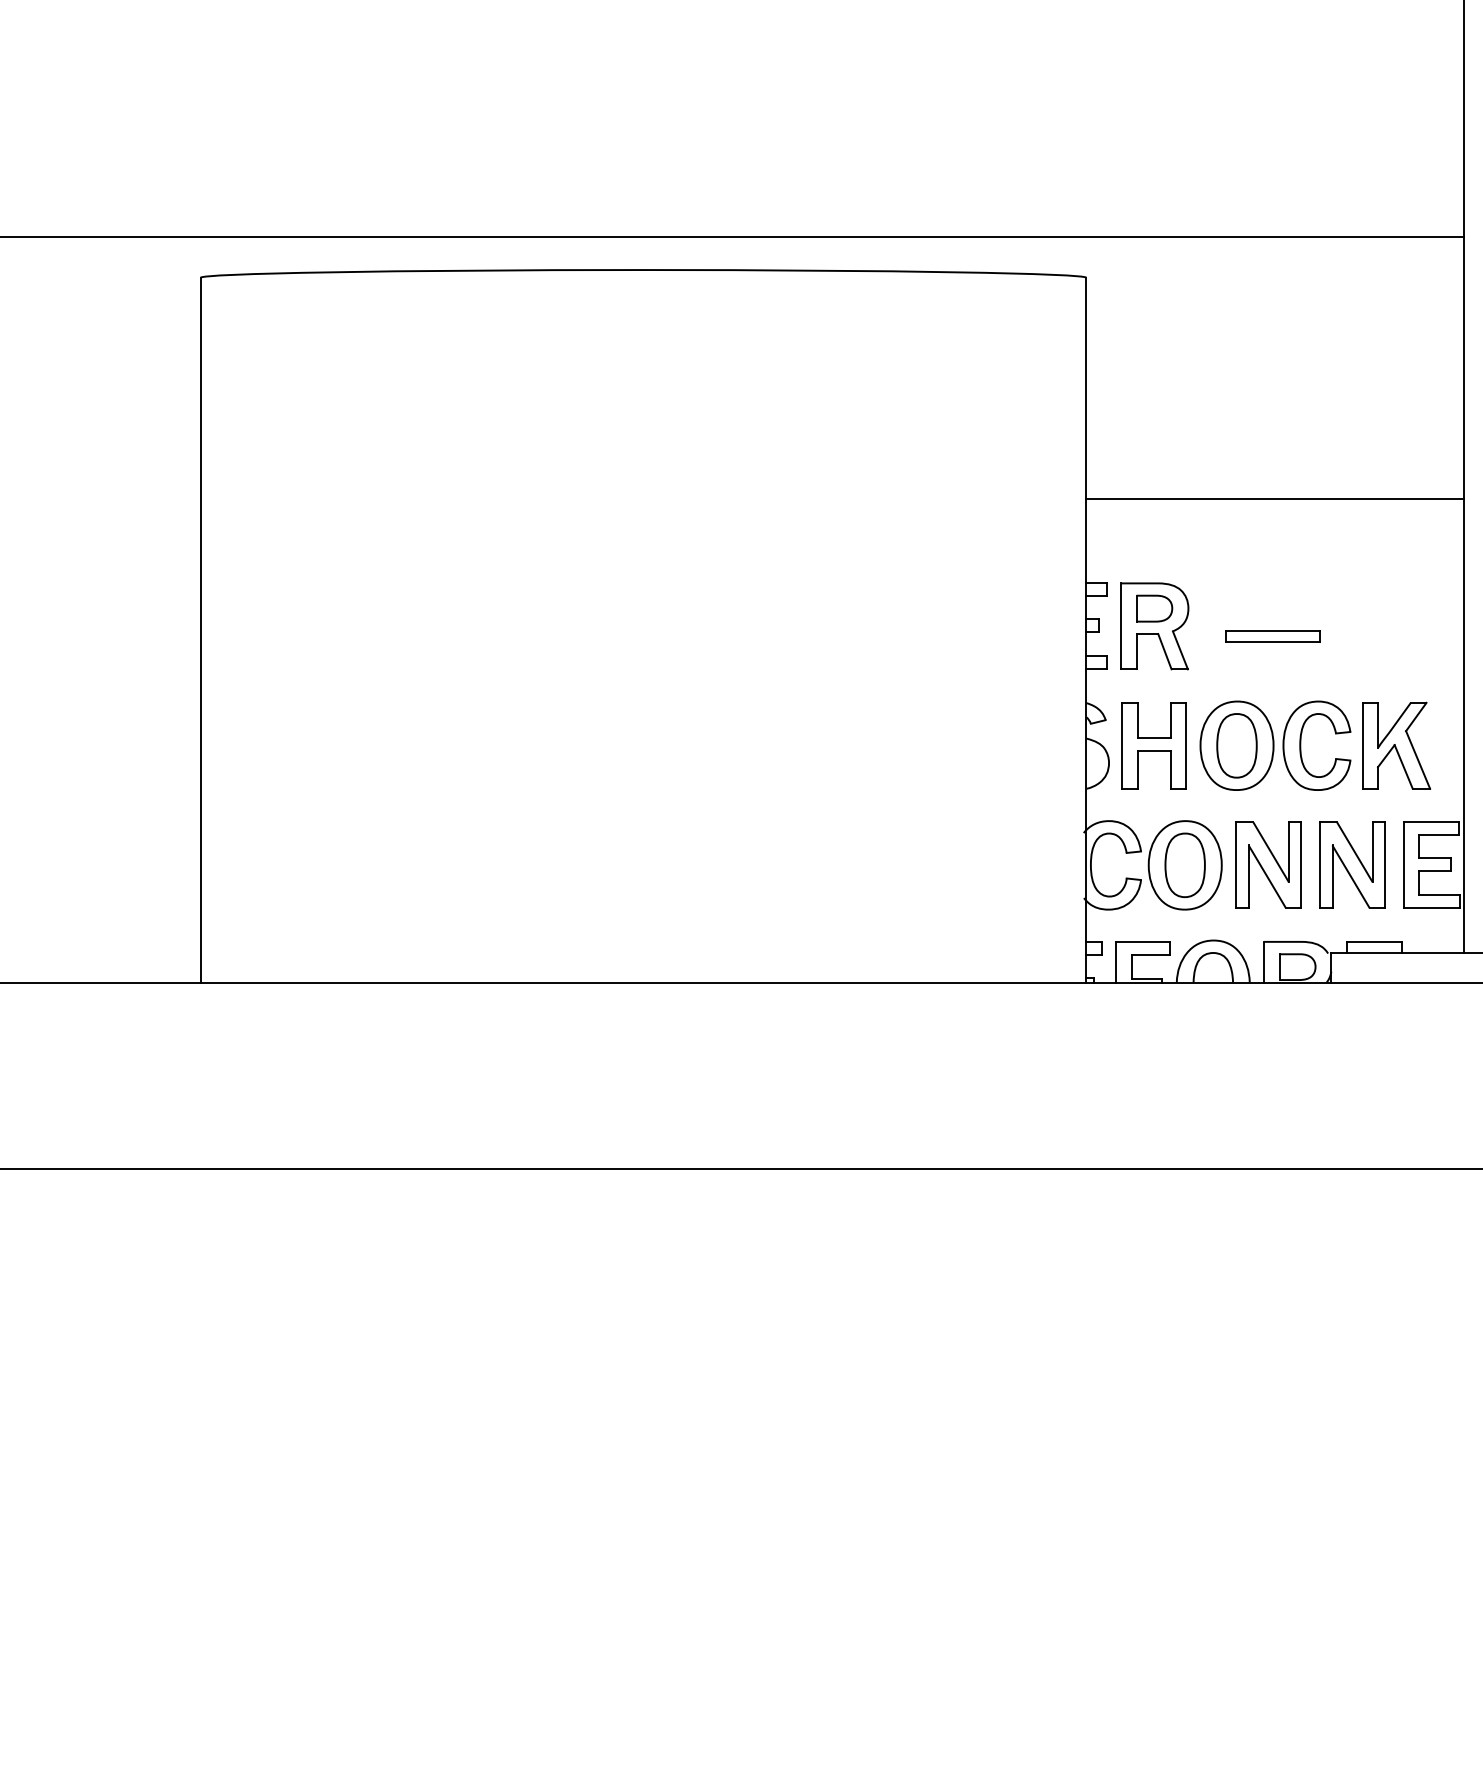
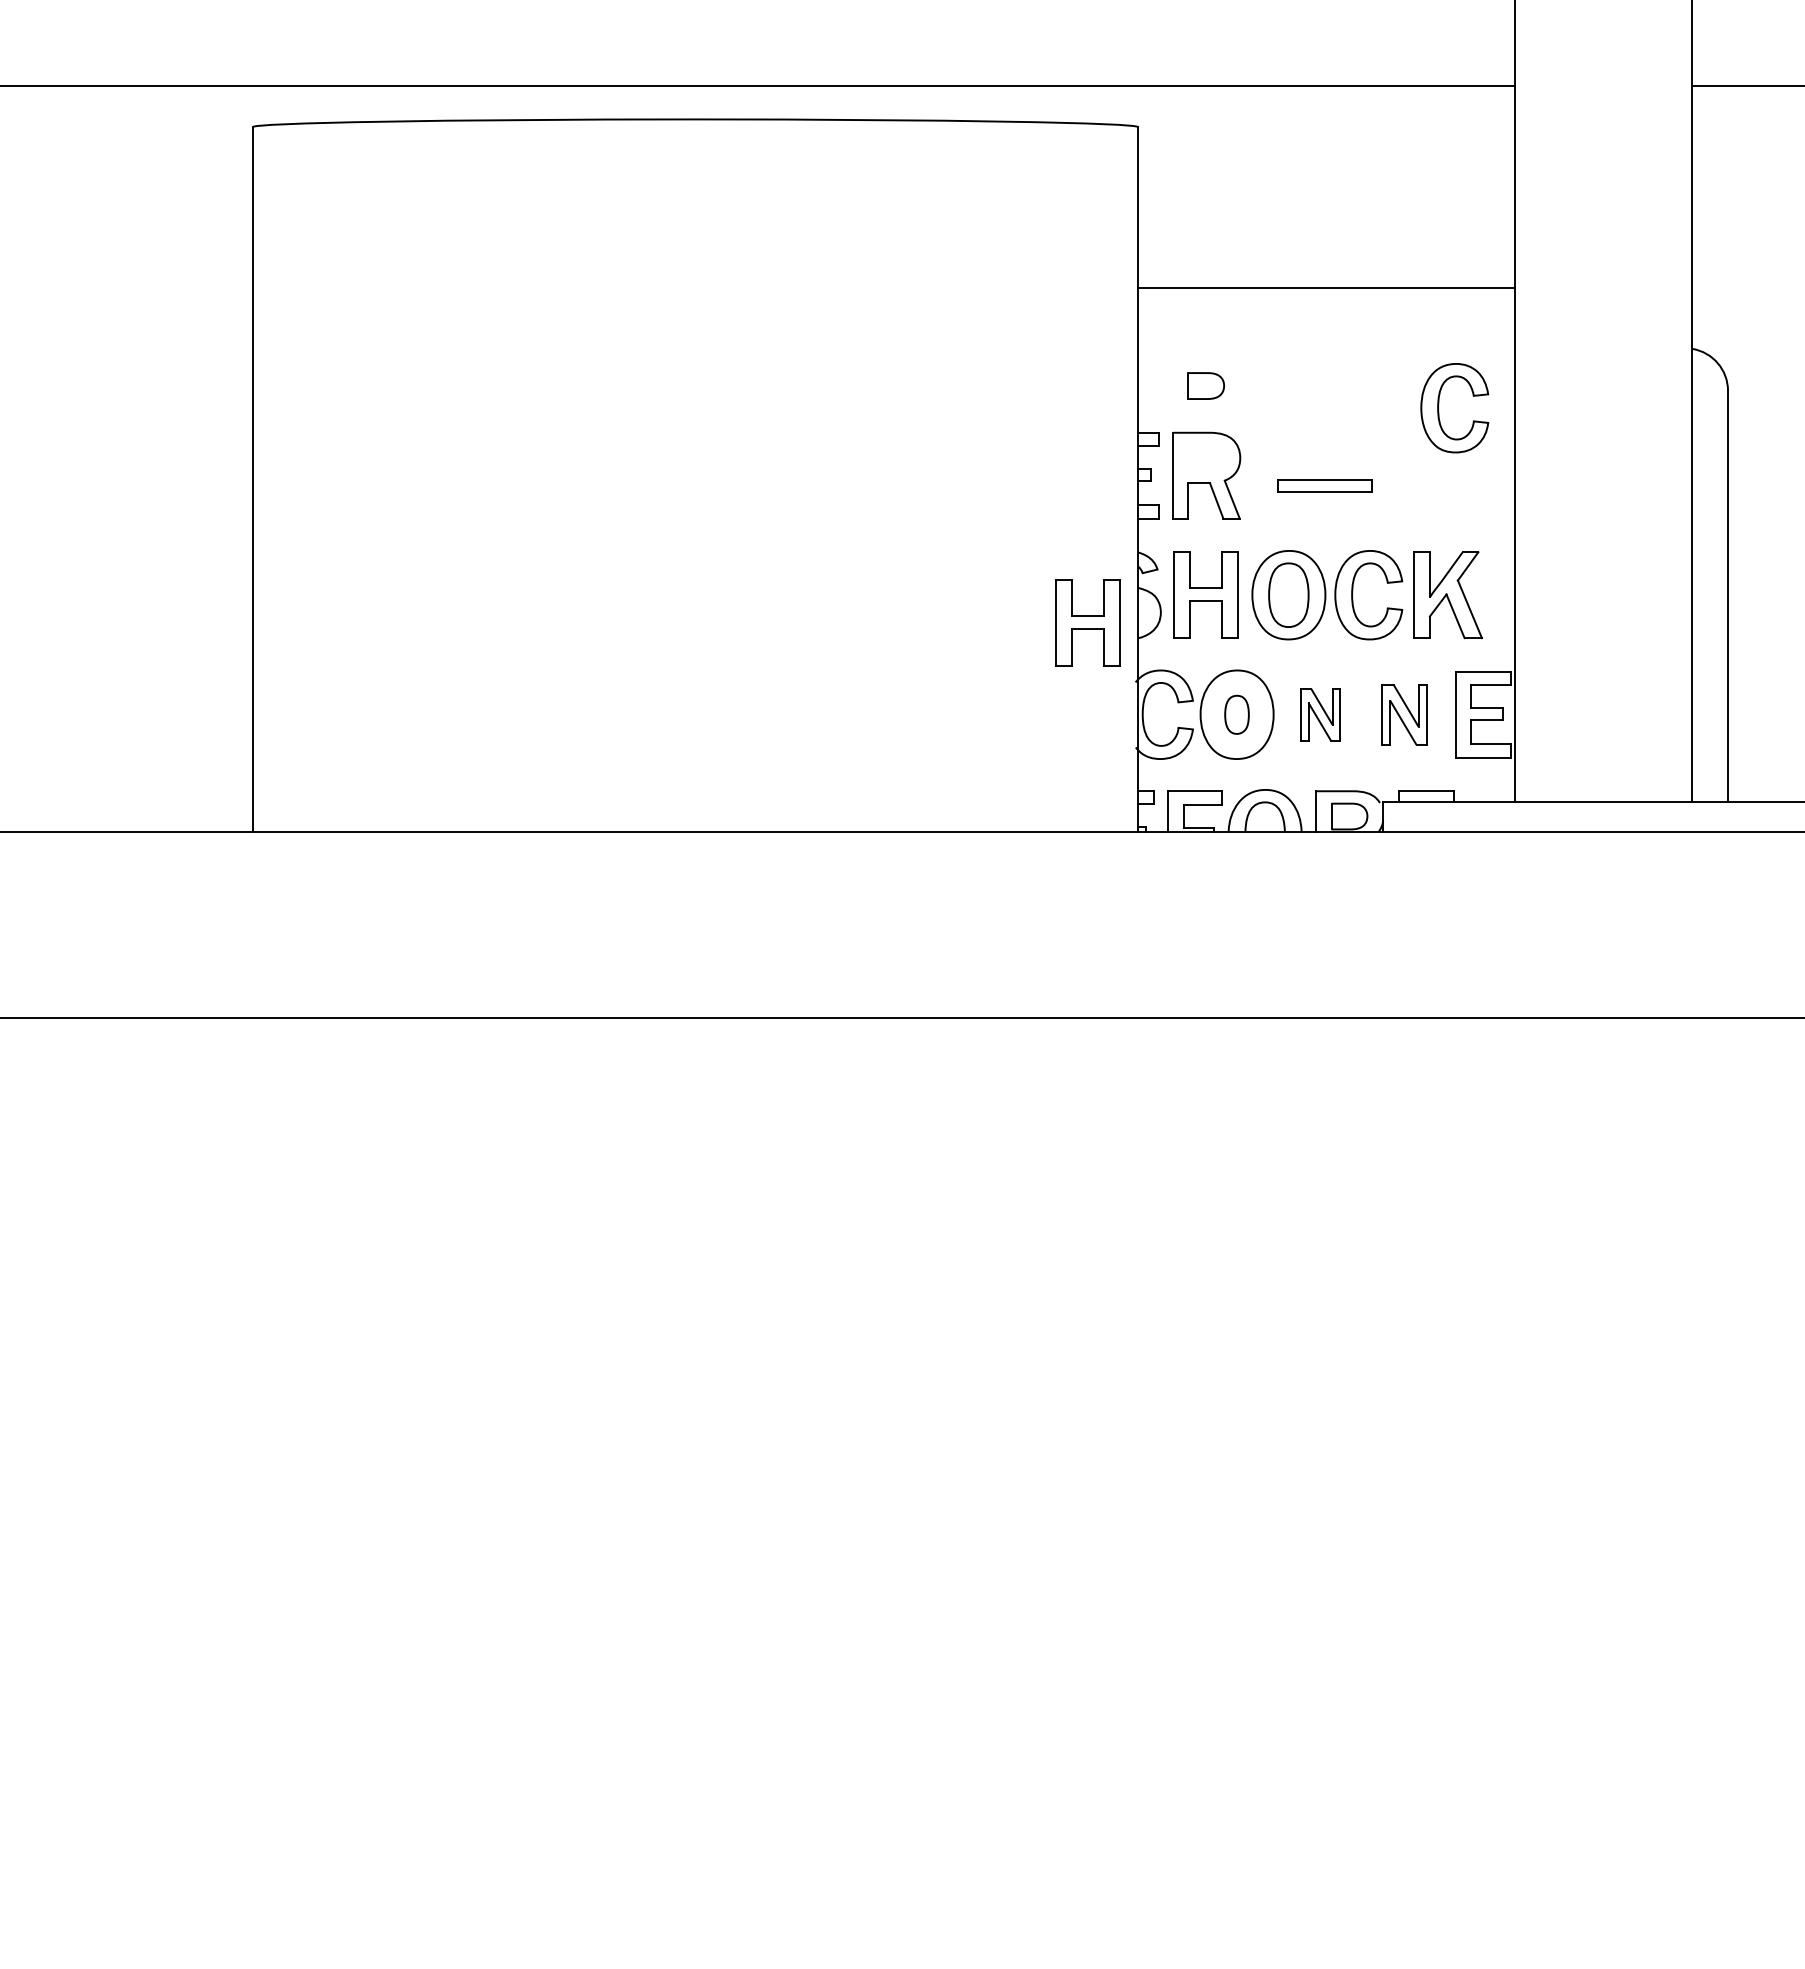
line: (1274, 499) -> (1326, 288), moved
part: (1387, 562) -> (1439, 411), added
part: (1153, 608) -> (1205, 385), moved
part: (1035, 773) -> (1087, 622), added
part: (1184, 865) -> (1236, 714), size x0.6
part: (1268, 865) -> (1320, 714), size x0.6
part: (1352, 865) -> (1404, 714), size x0.7

